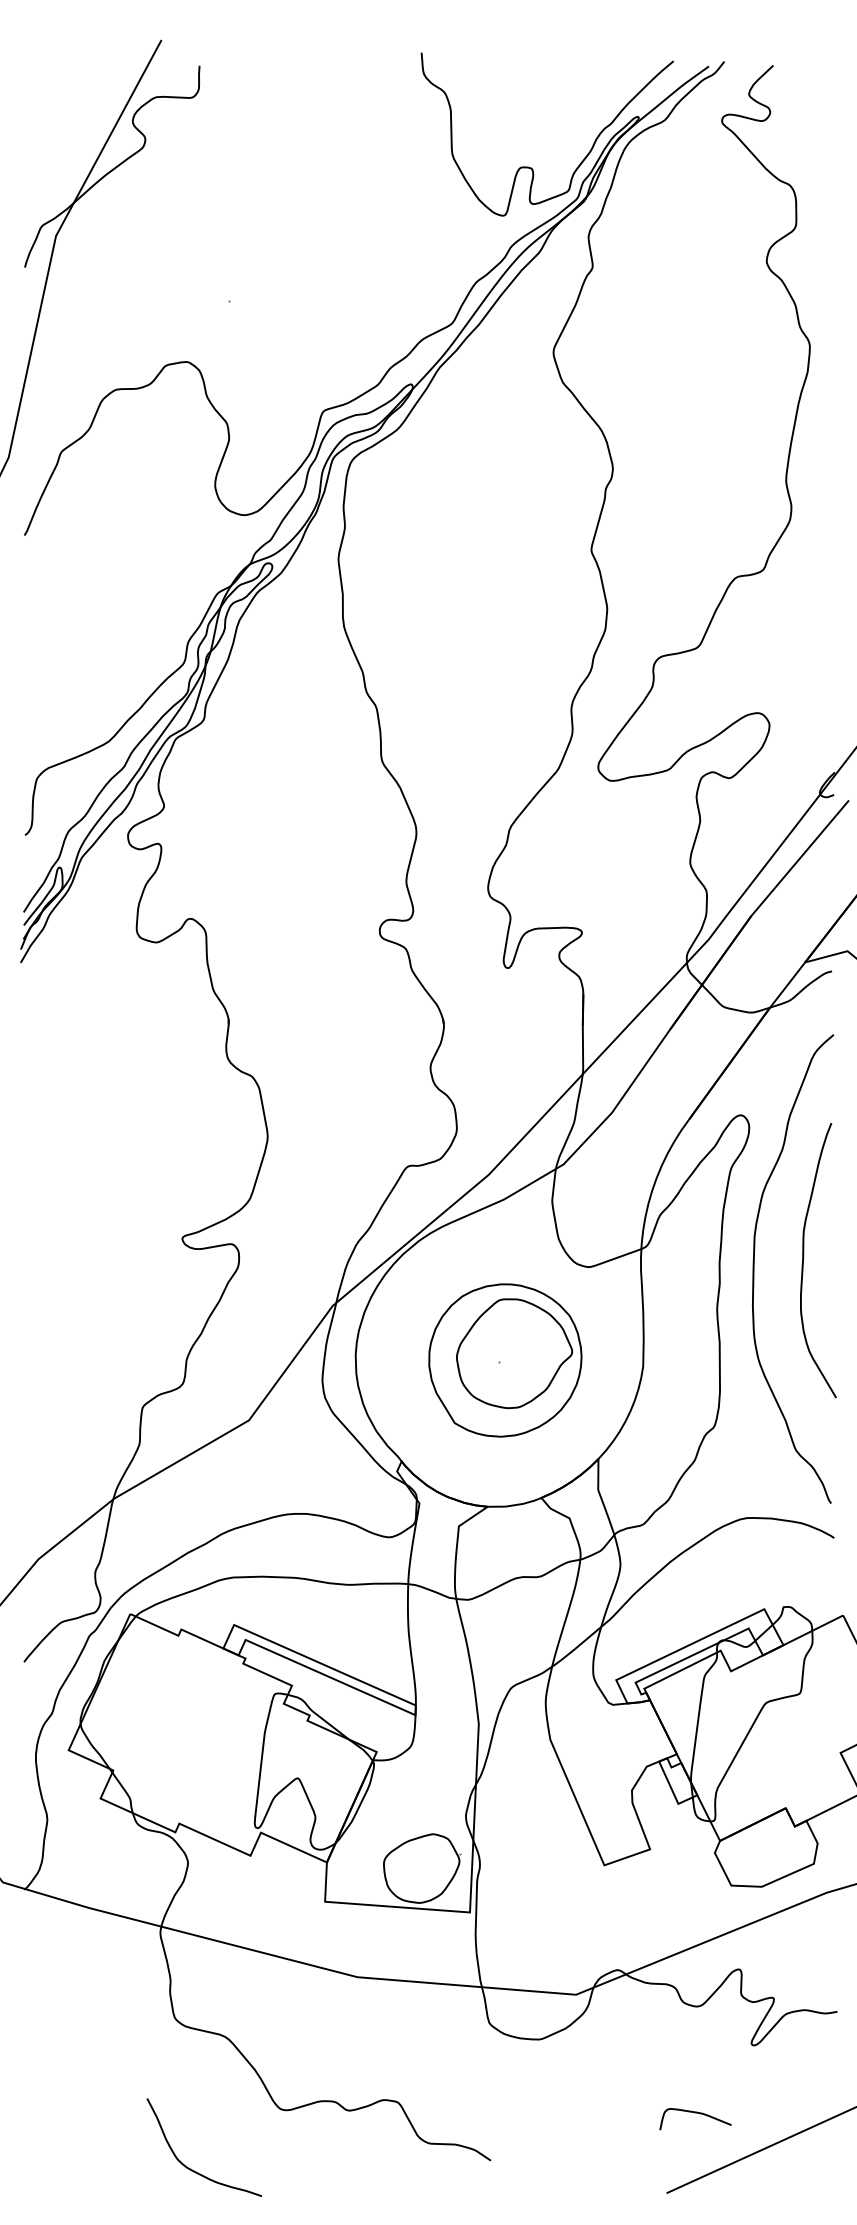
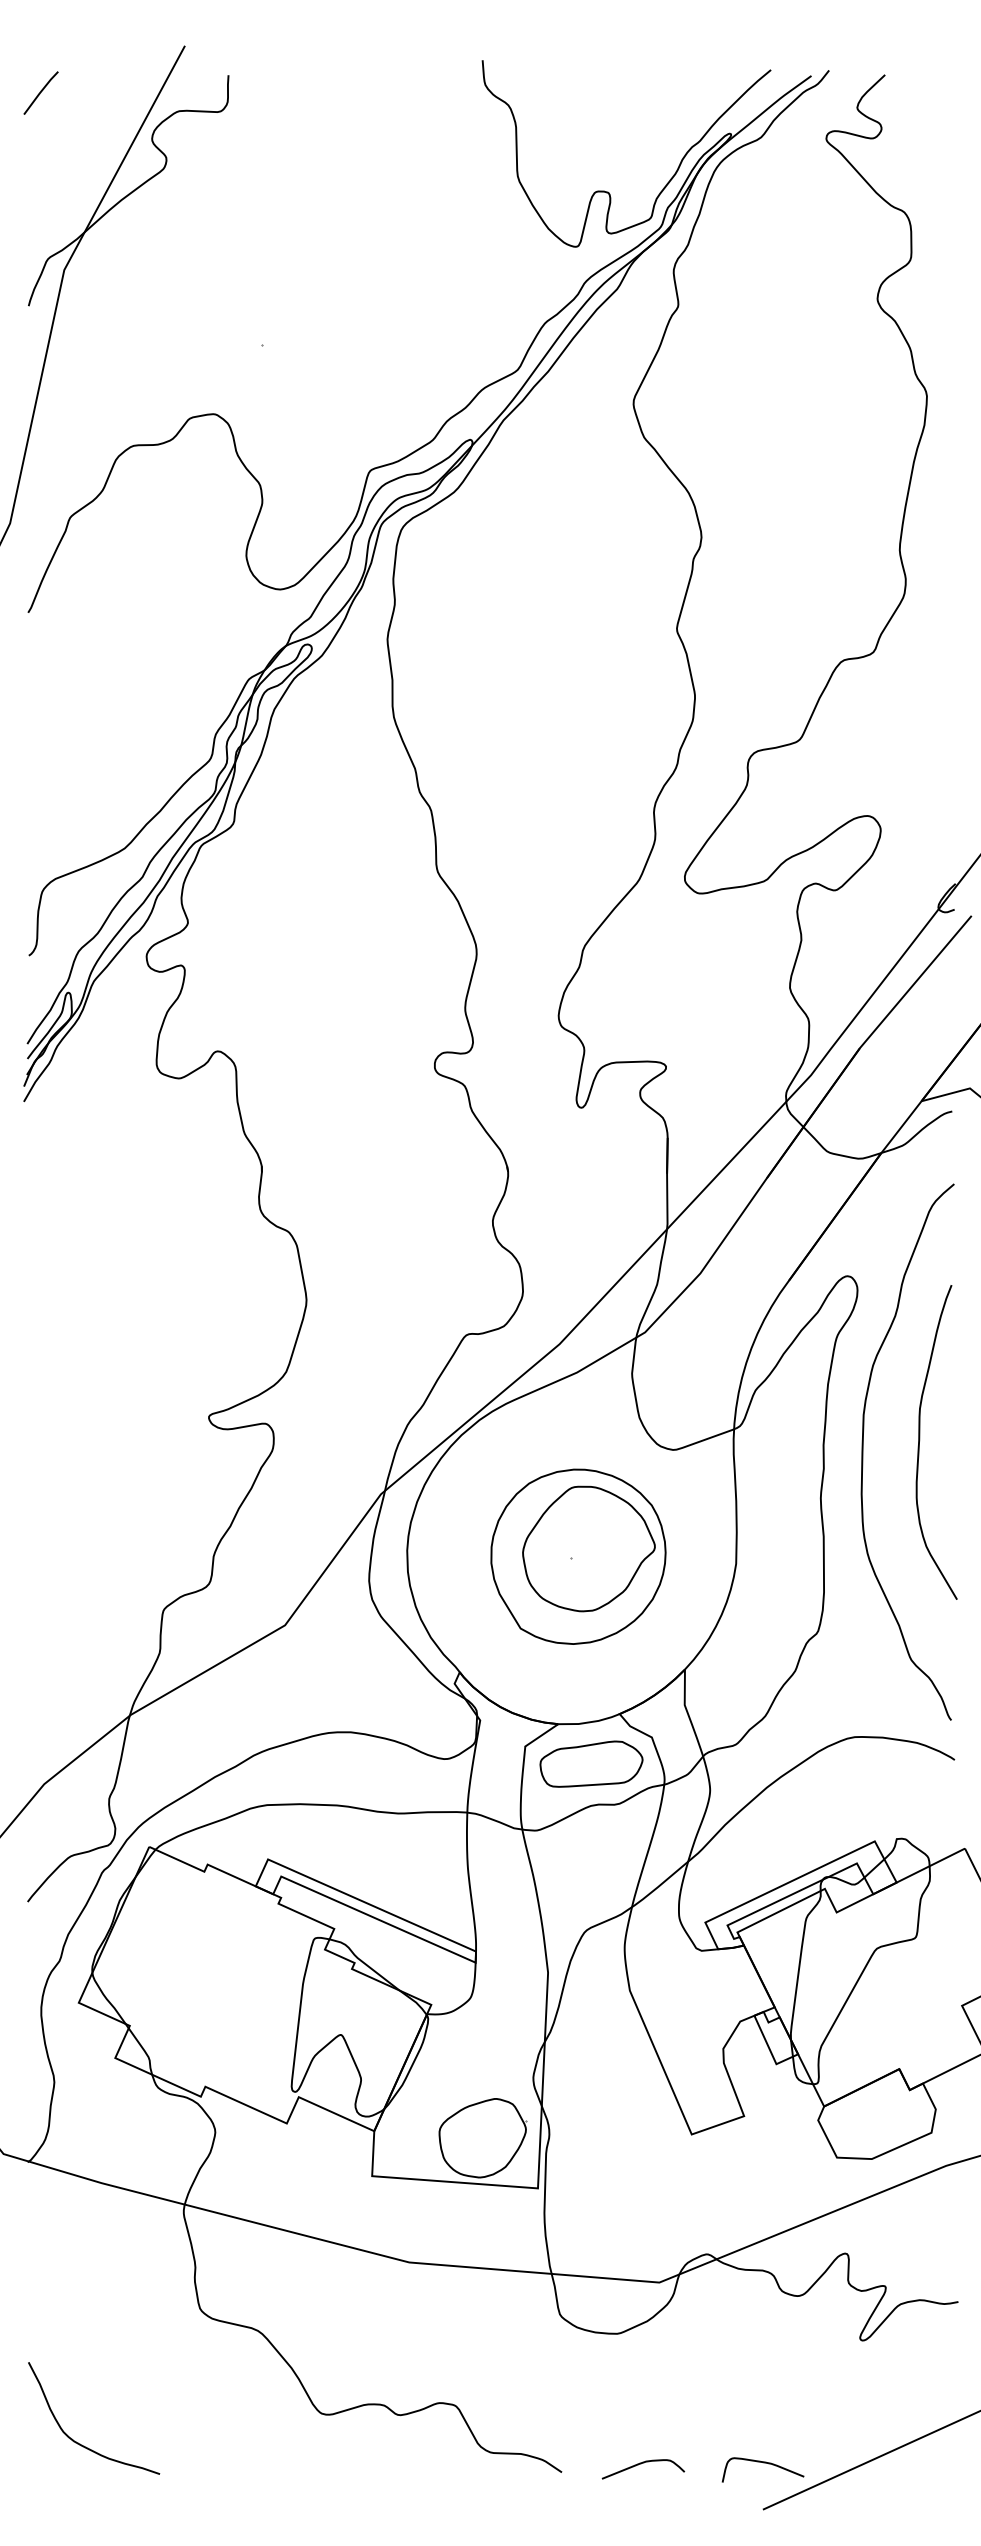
line: (35, 80) -> (40, 92), added
part: (516, 1541) -> (591, 1763), added
curve: (695, 2113) -> (763, 2463), moved
curve: (560, 2153) -> (641, 2464), added
curve: (194, 2170) -> (82, 2444), moved

